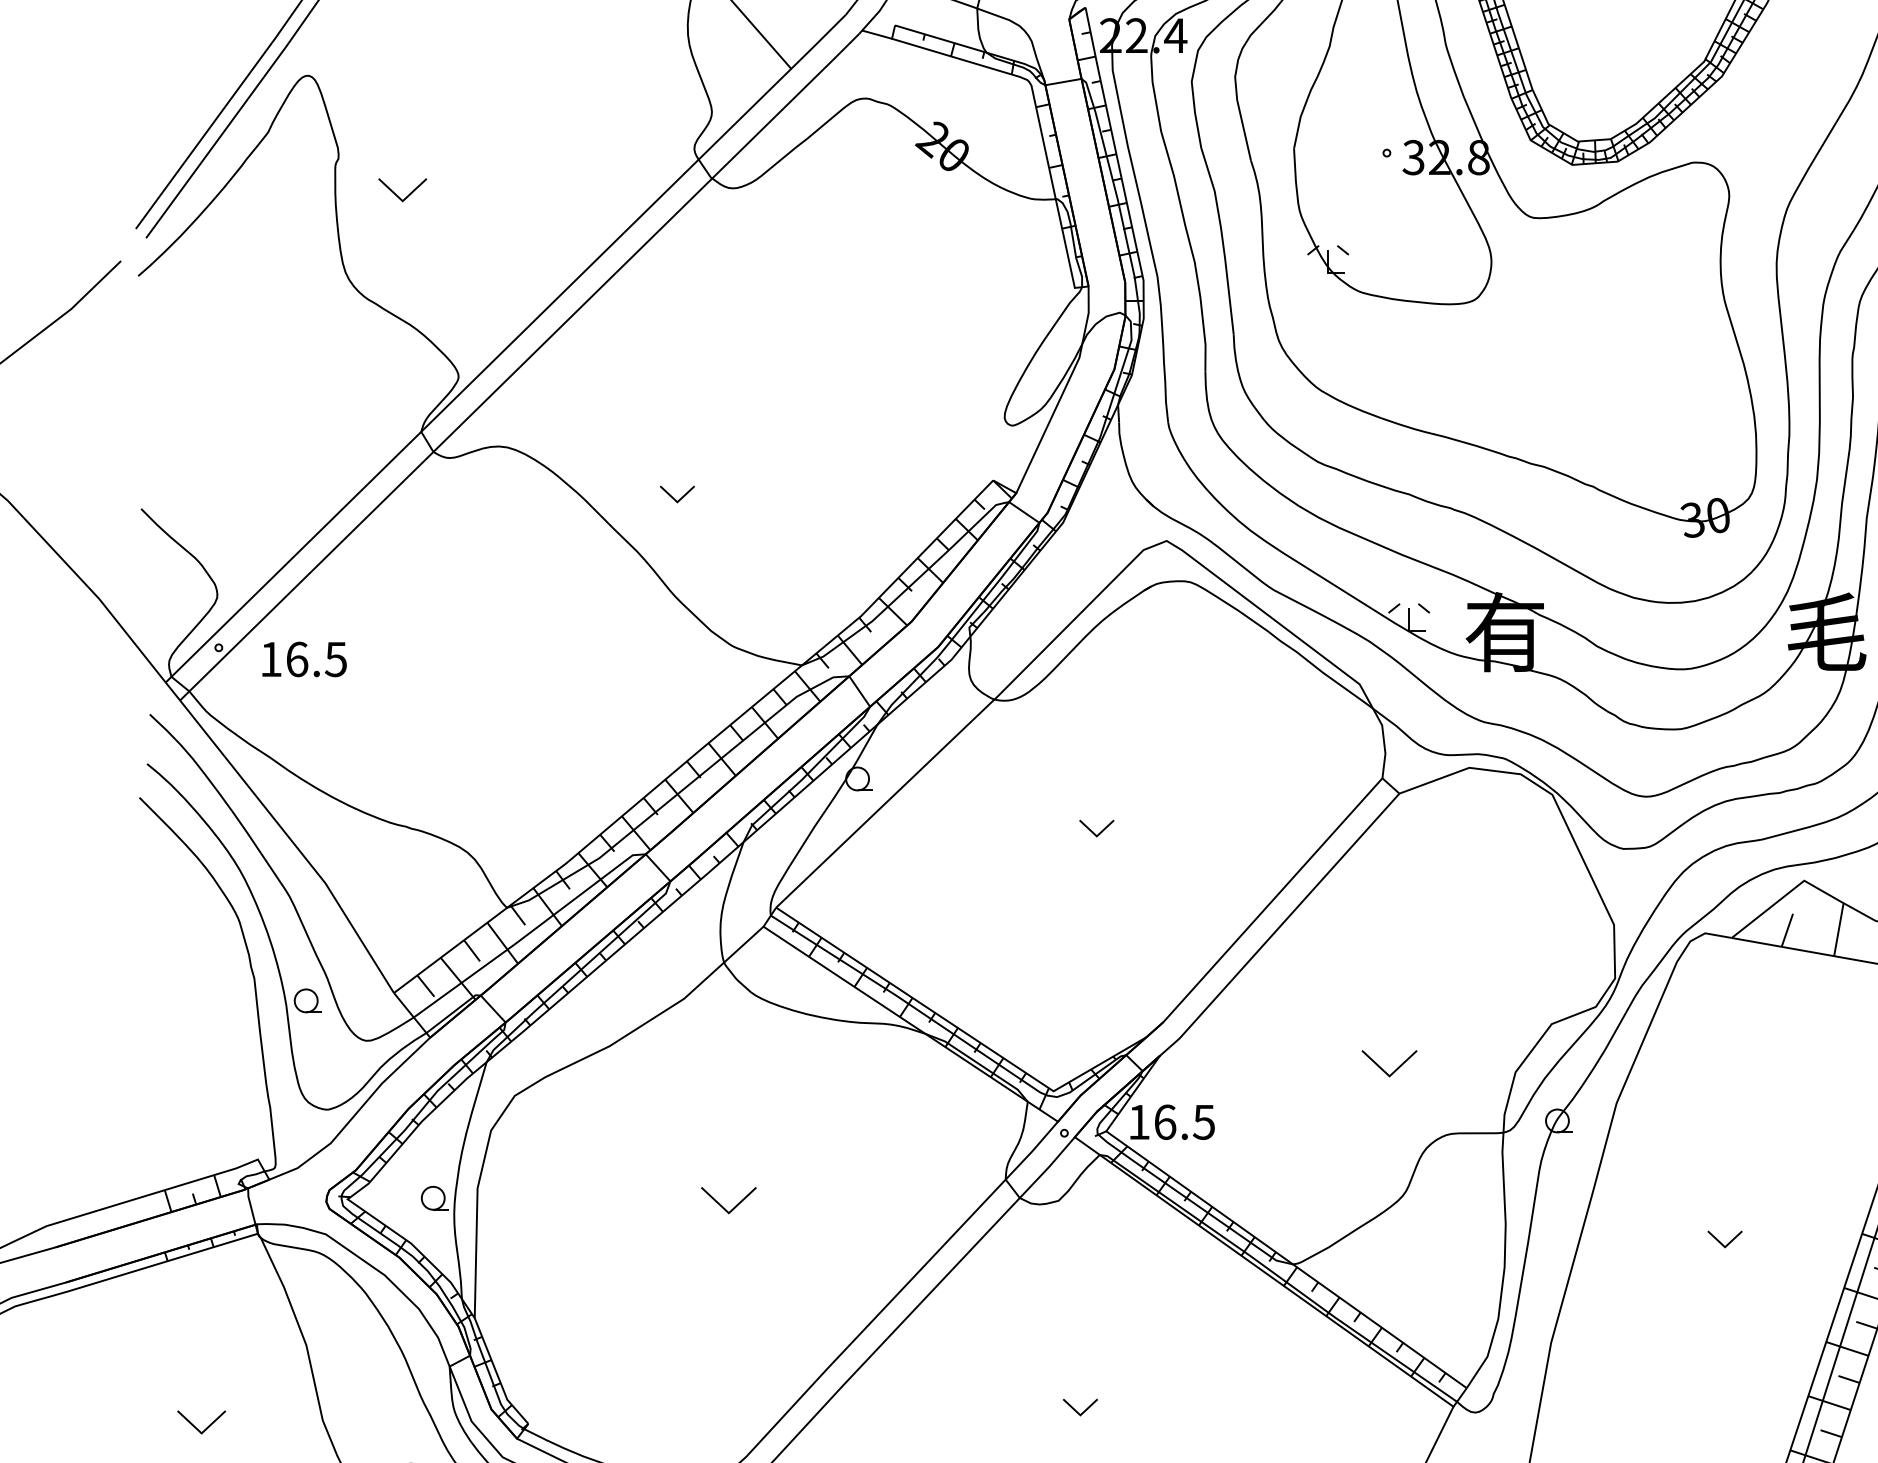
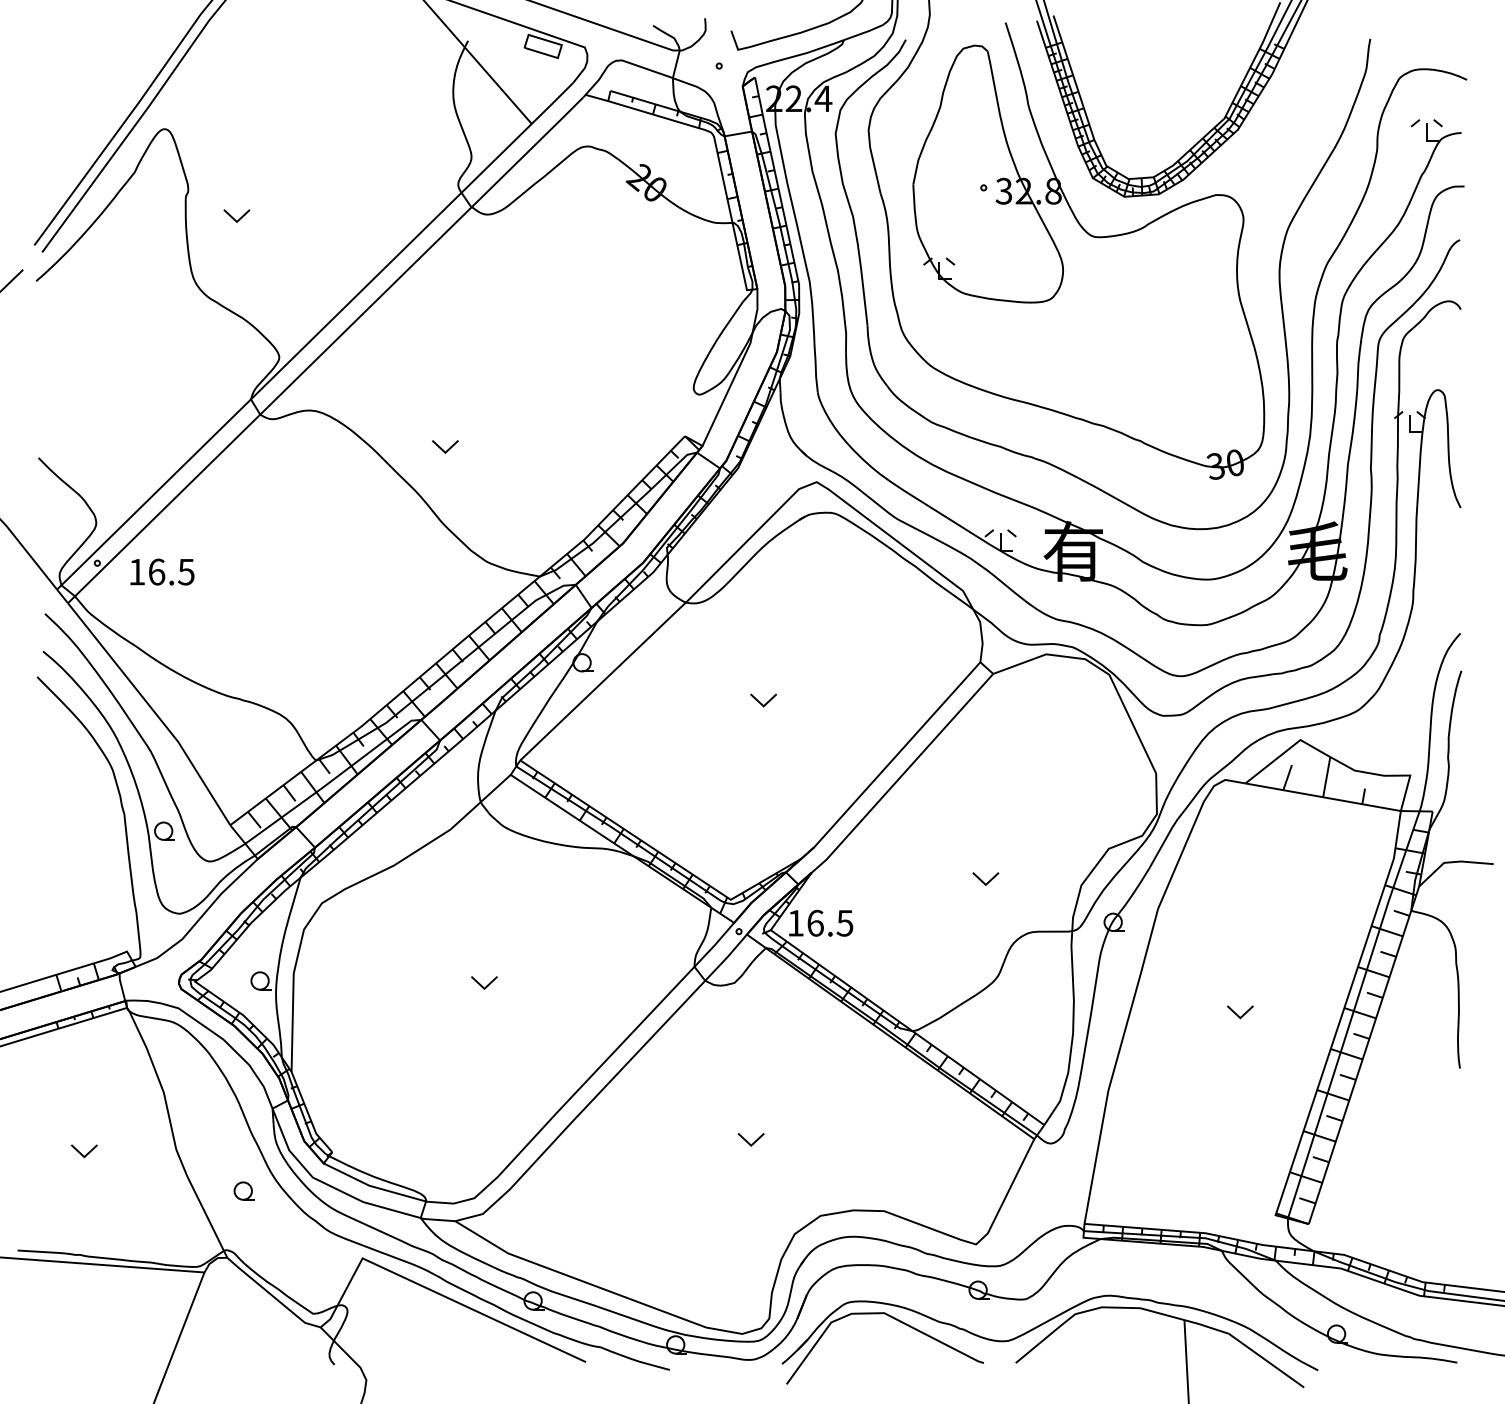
part: (402, 189) -> (236, 215), size x0.71
part: (1389, 1063) -> (985, 878), size x0.62
part: (728, 1200) -> (484, 982), size x0.62
part: (201, 1422) -> (84, 1151), size x0.71

